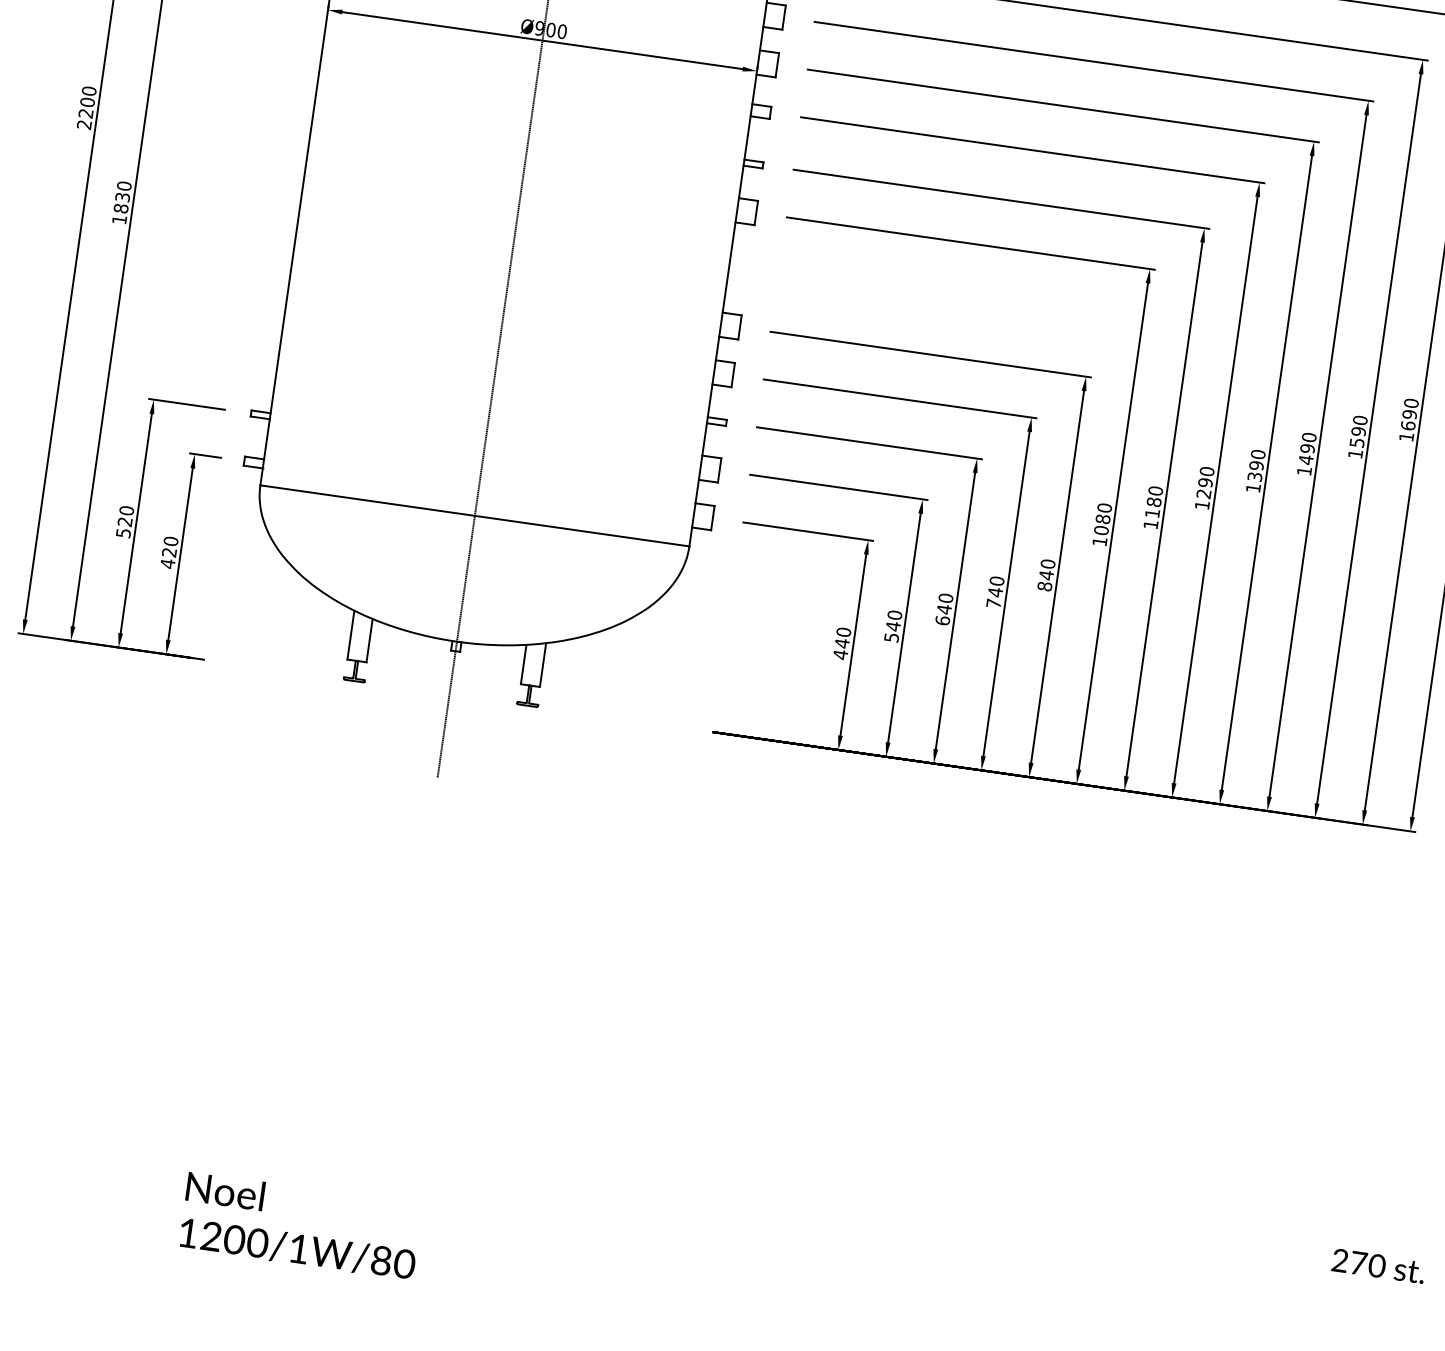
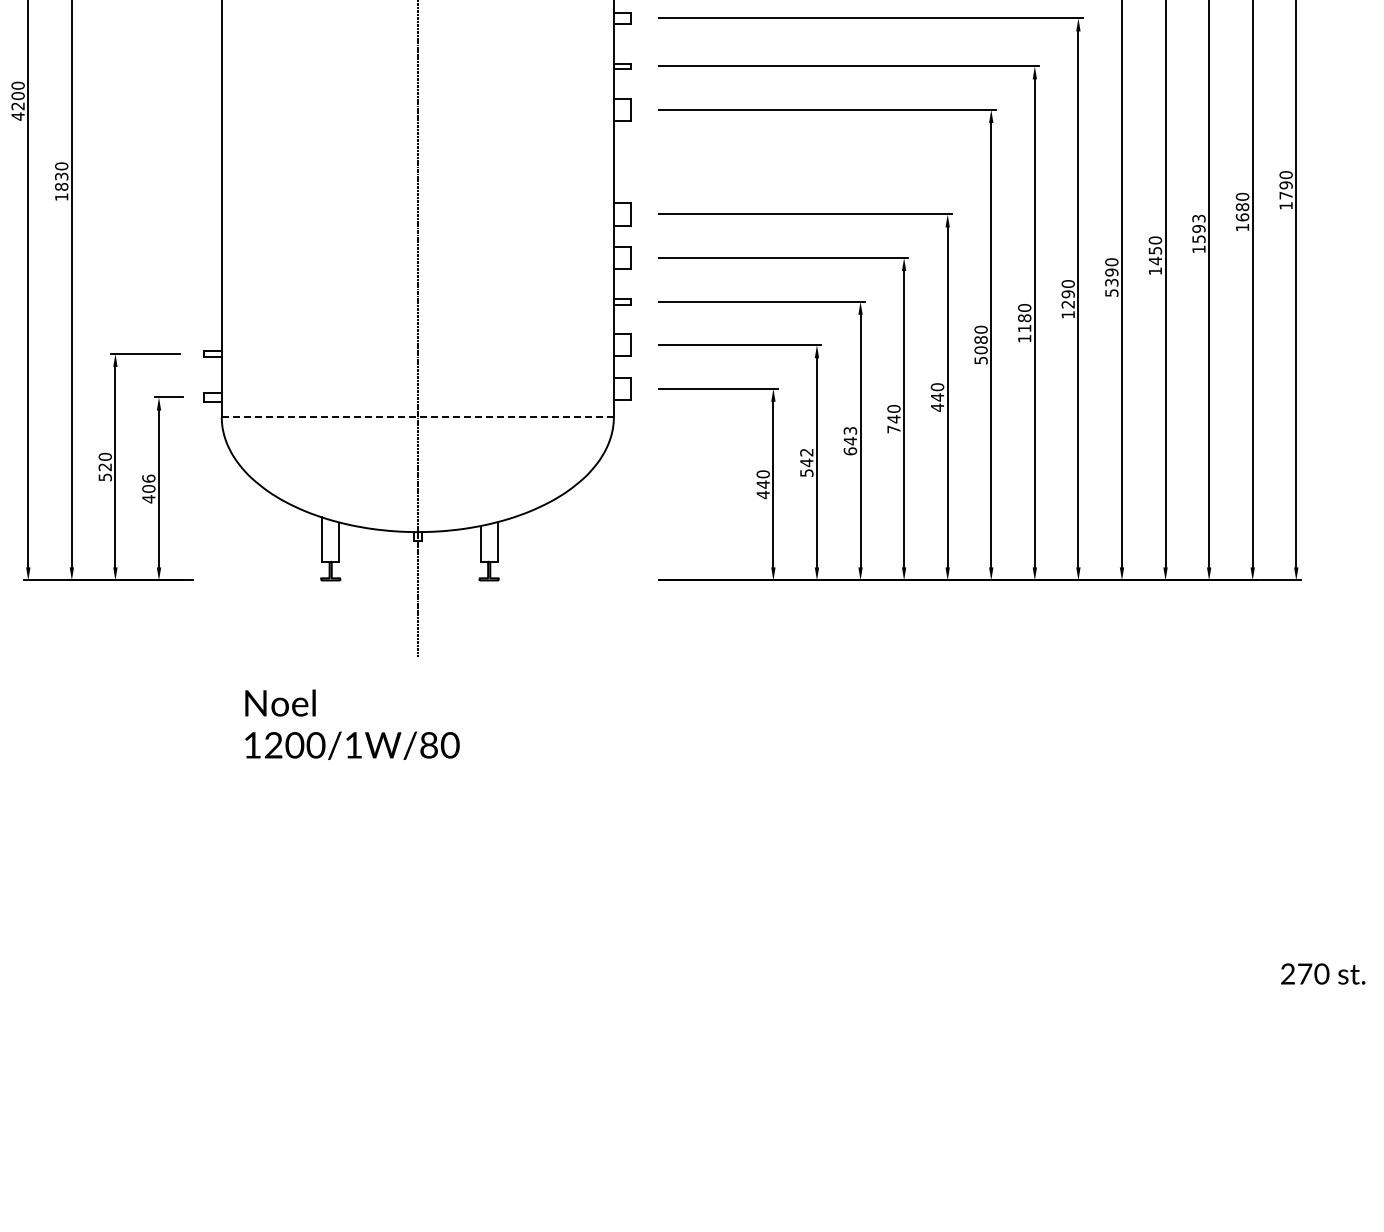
text: (83, 124) -> (17, 116), 2200 -> 4200
text: (1409, 414) -> (1242, 207), 1690 -> 1680
text: (1359, 420) -> (1198, 218), 1590 -> 1593
text: (1306, 448) -> (1154, 250), 1490 -> 1450
text: (1253, 487) -> (1111, 292), 1390 -> 5390
line: (474, 516) -> (417, 417), solid -> dashed
text: (1099, 541) -> (980, 360), 1080 -> 5080
text: (169, 546) -> (148, 483), 420 -> 406
text: (1044, 586) -> (937, 407), 840 -> 440
text: (946, 597) -> (850, 430), 640 -> 643
text: (894, 615) -> (806, 452), 540 -> 542
text: (300, 1225) -> (352, 724), moved

